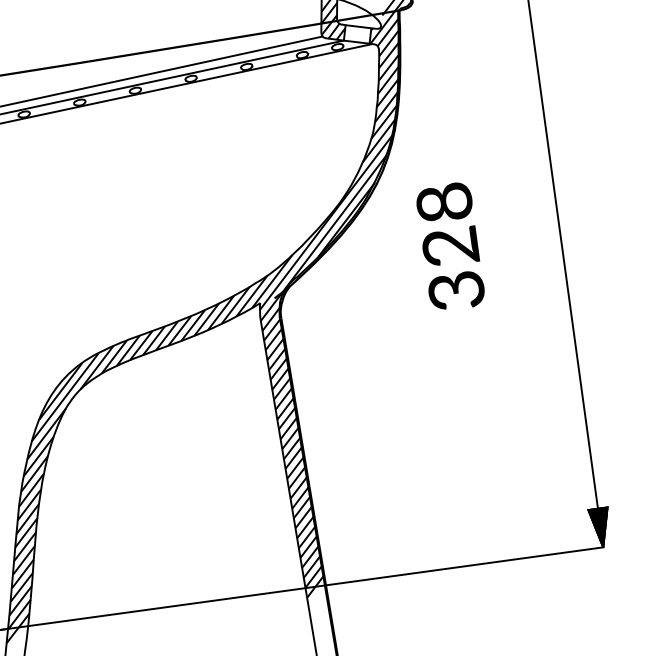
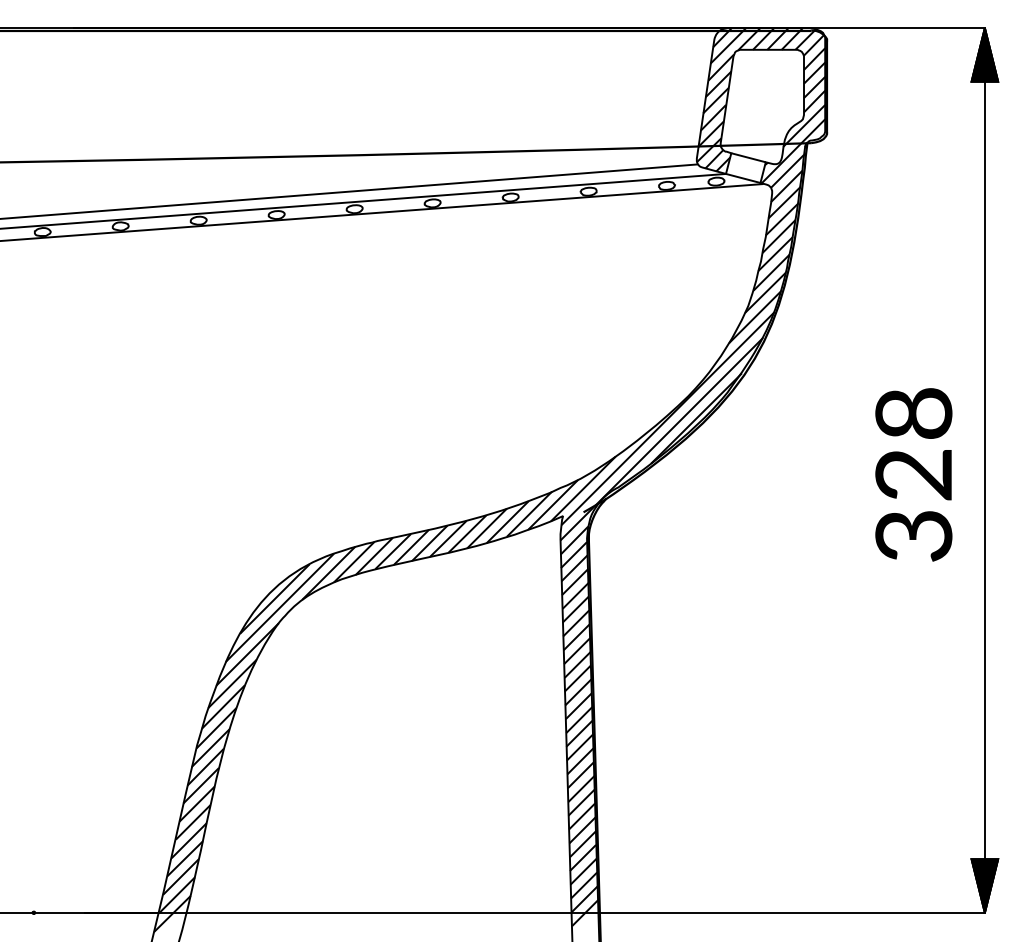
text: (450, 246) -> (913, 474), moved

